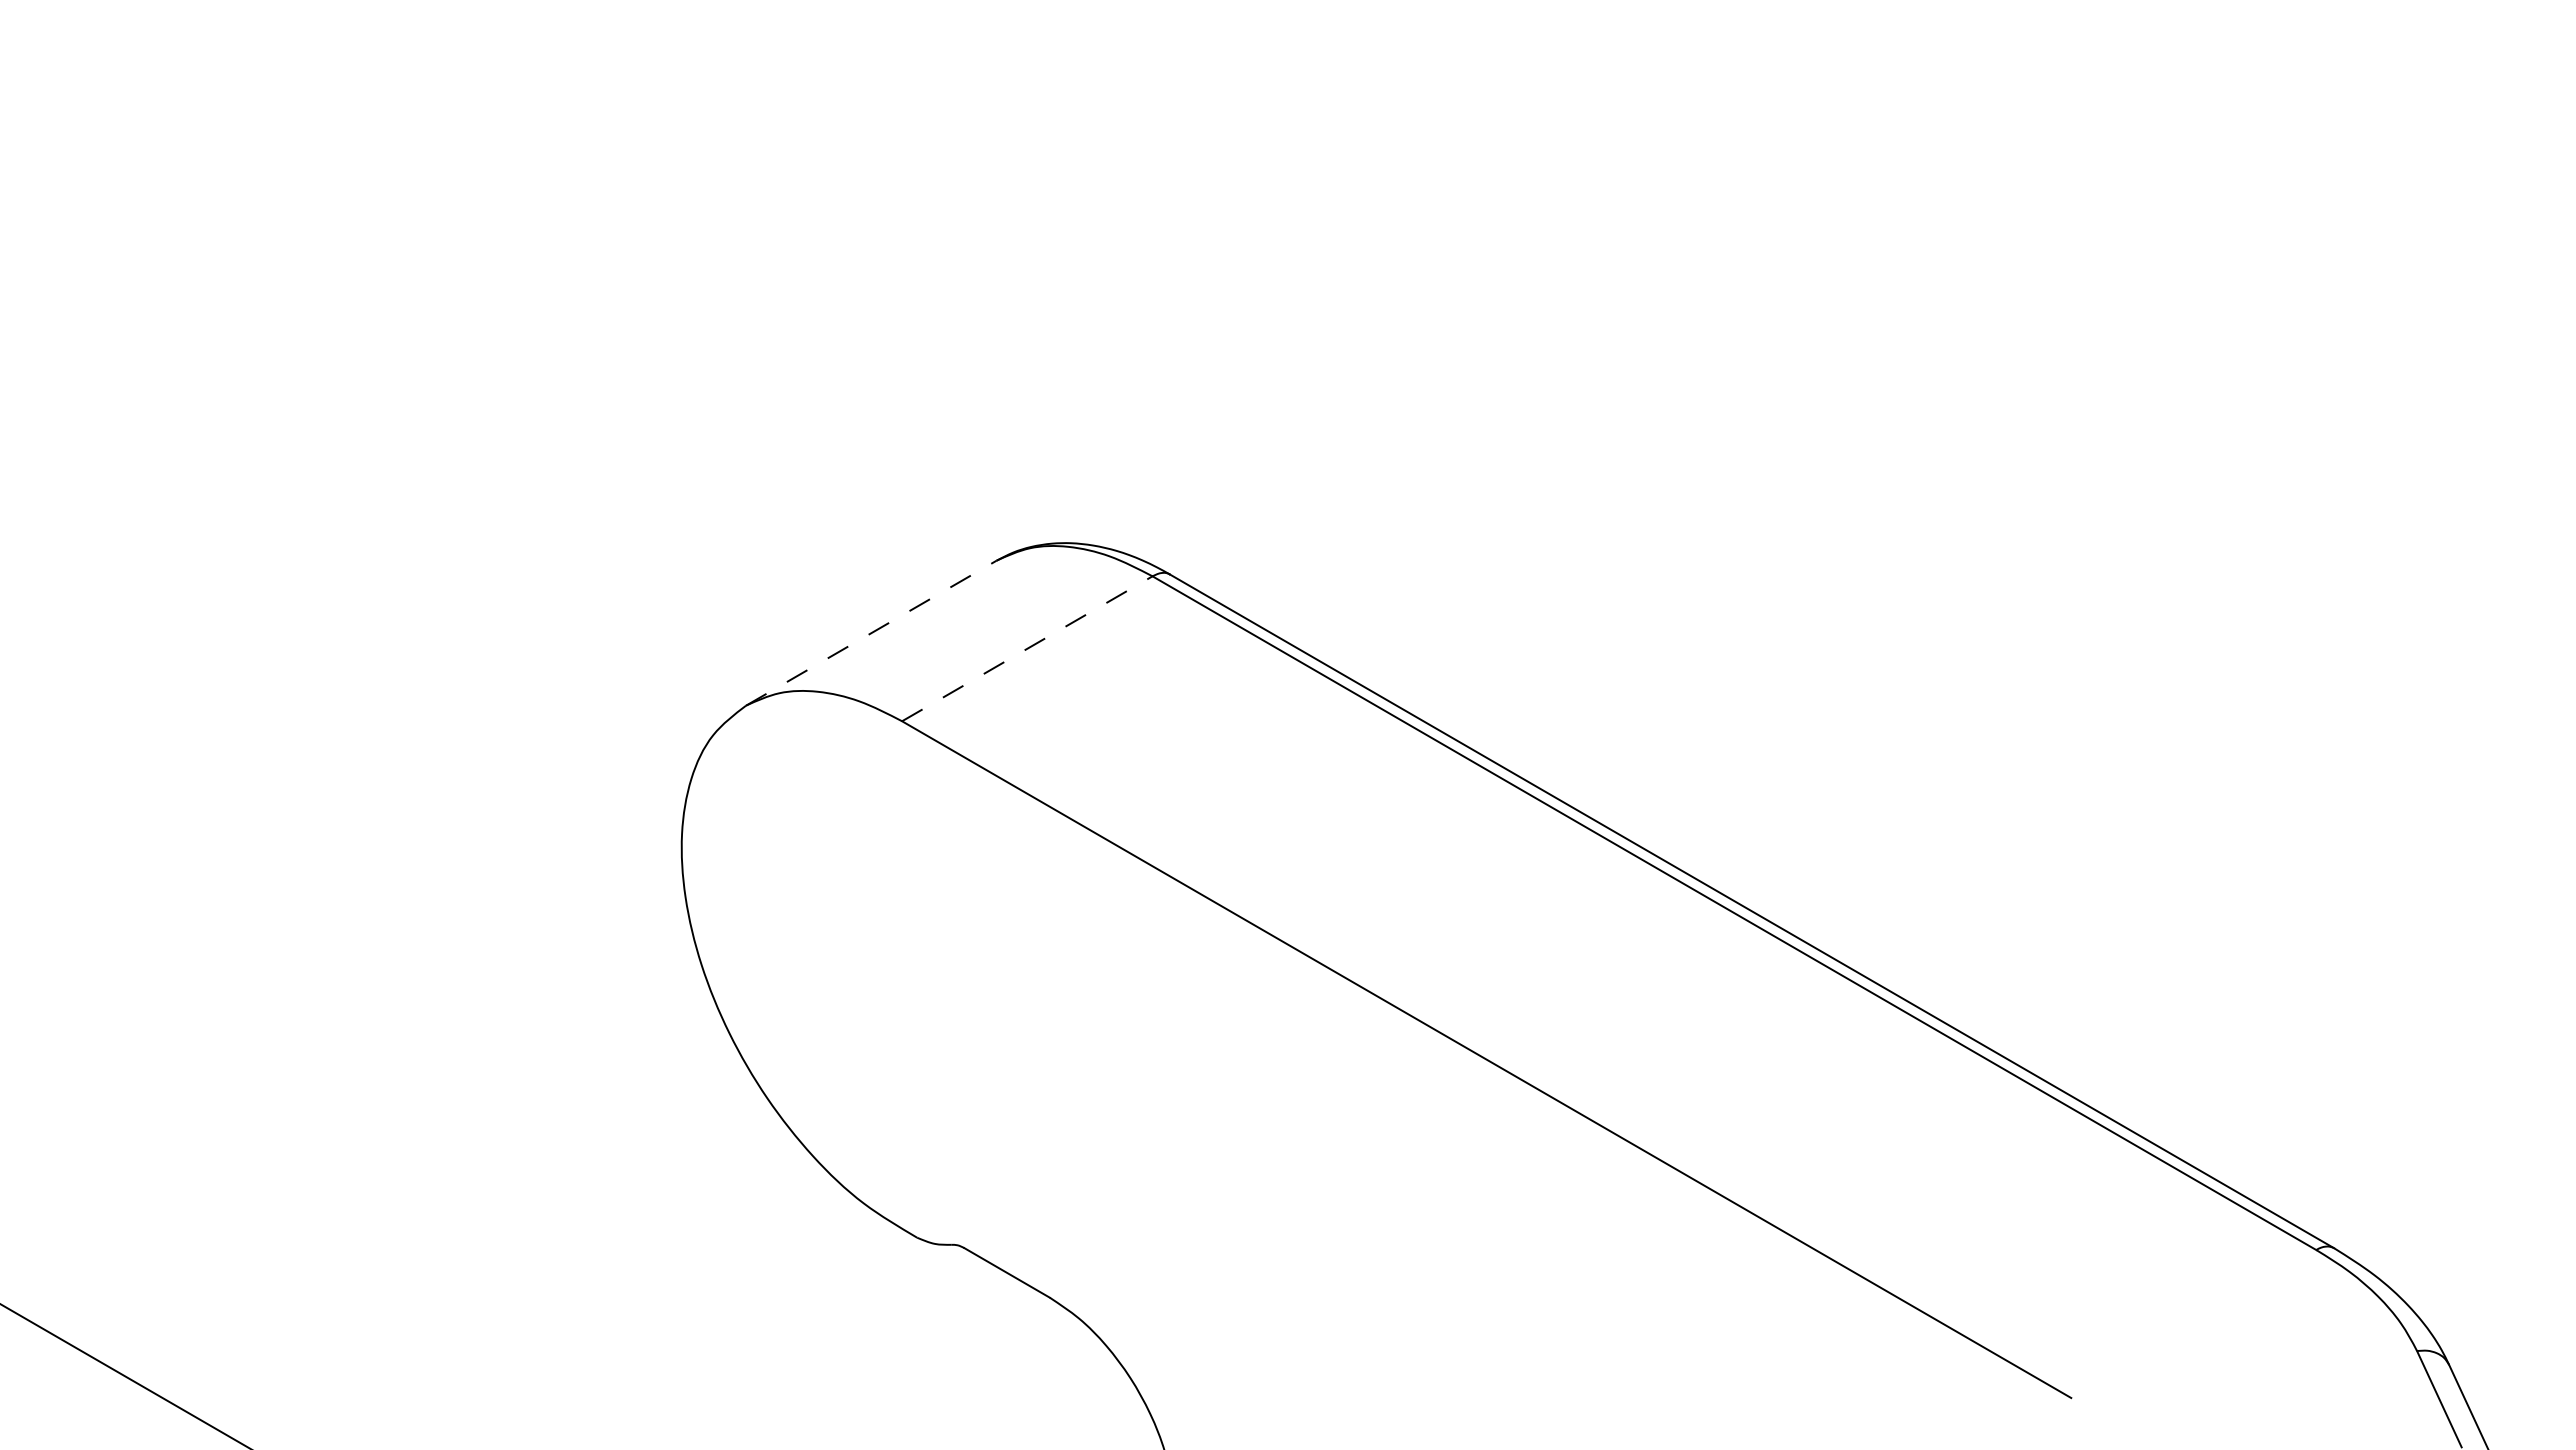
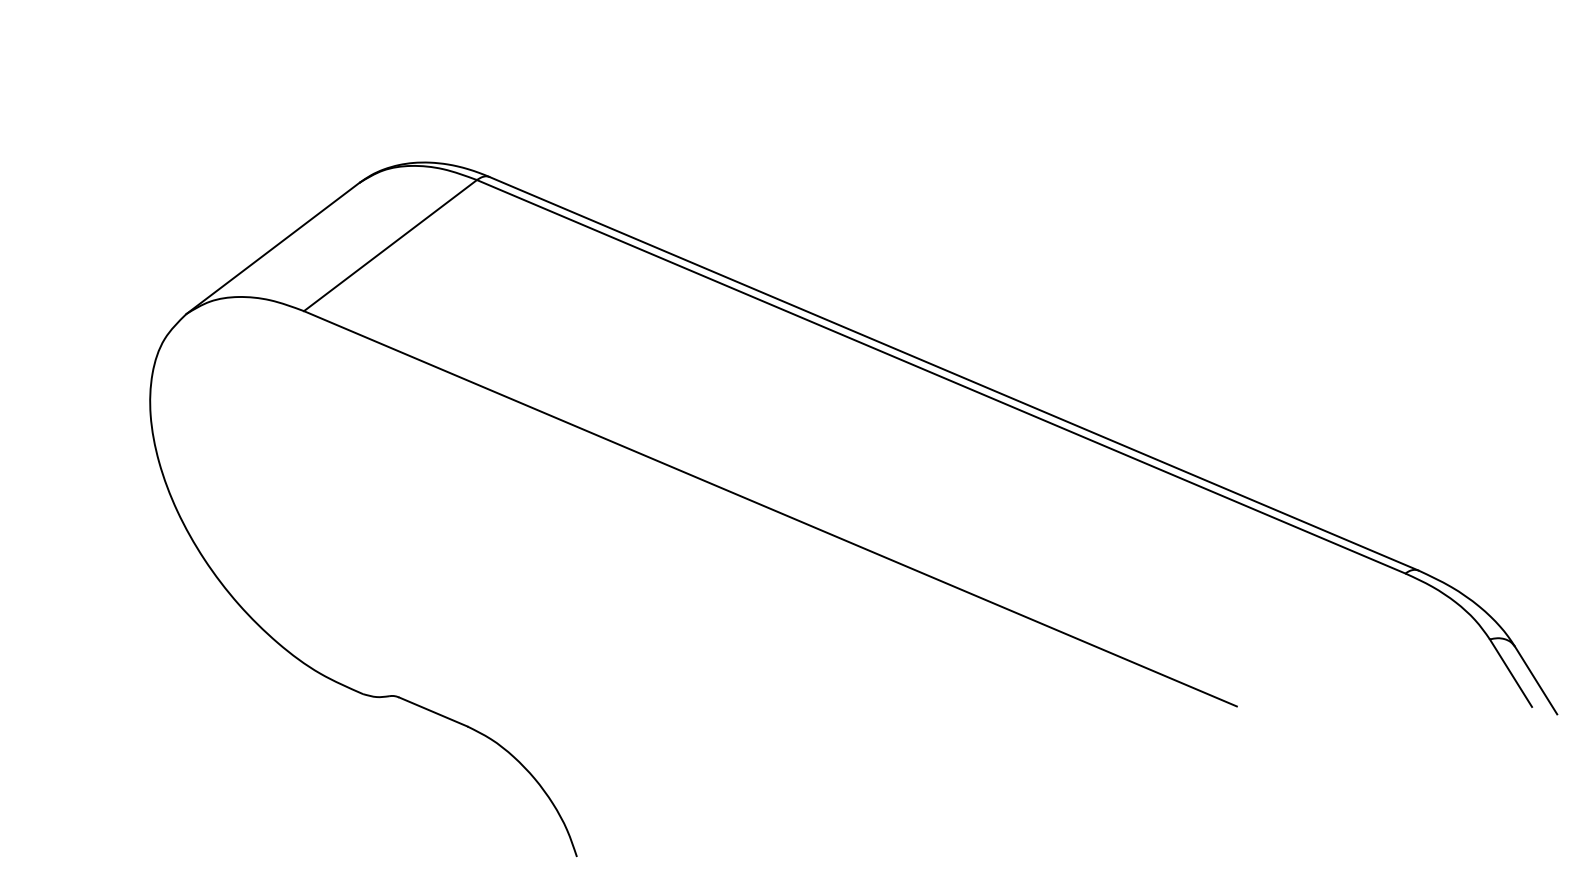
line: (871, 633) -> (273, 248), dashed -> solid
line: (1027, 648) -> (390, 245), dashed -> solid

